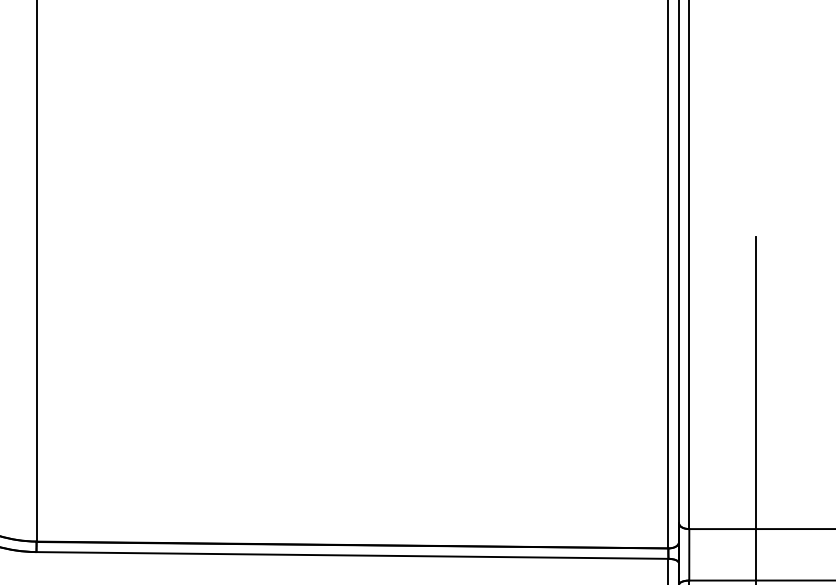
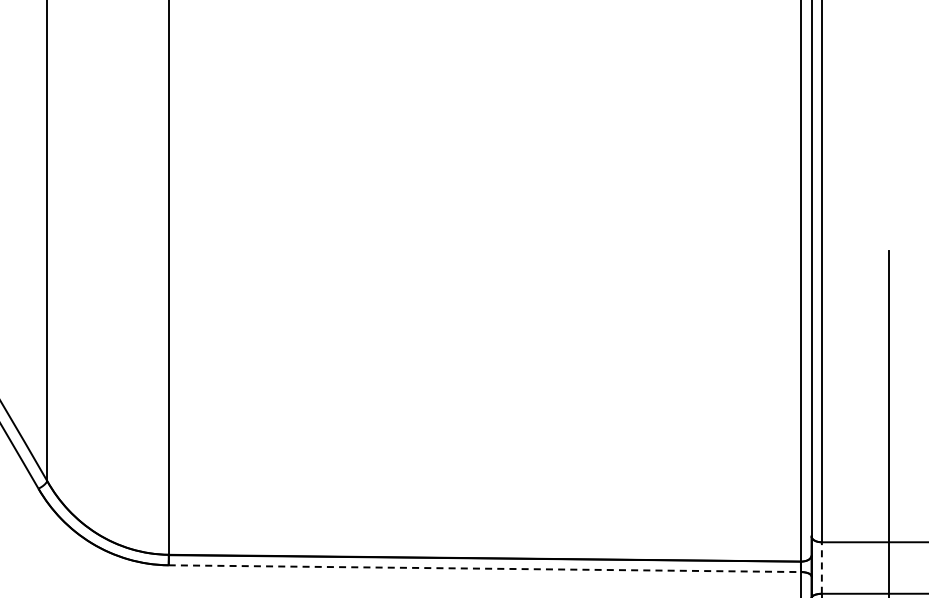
line: (353, 555) -> (485, 568), solid -> dashed
line: (688, 555) -> (821, 568), solid -> dashed

